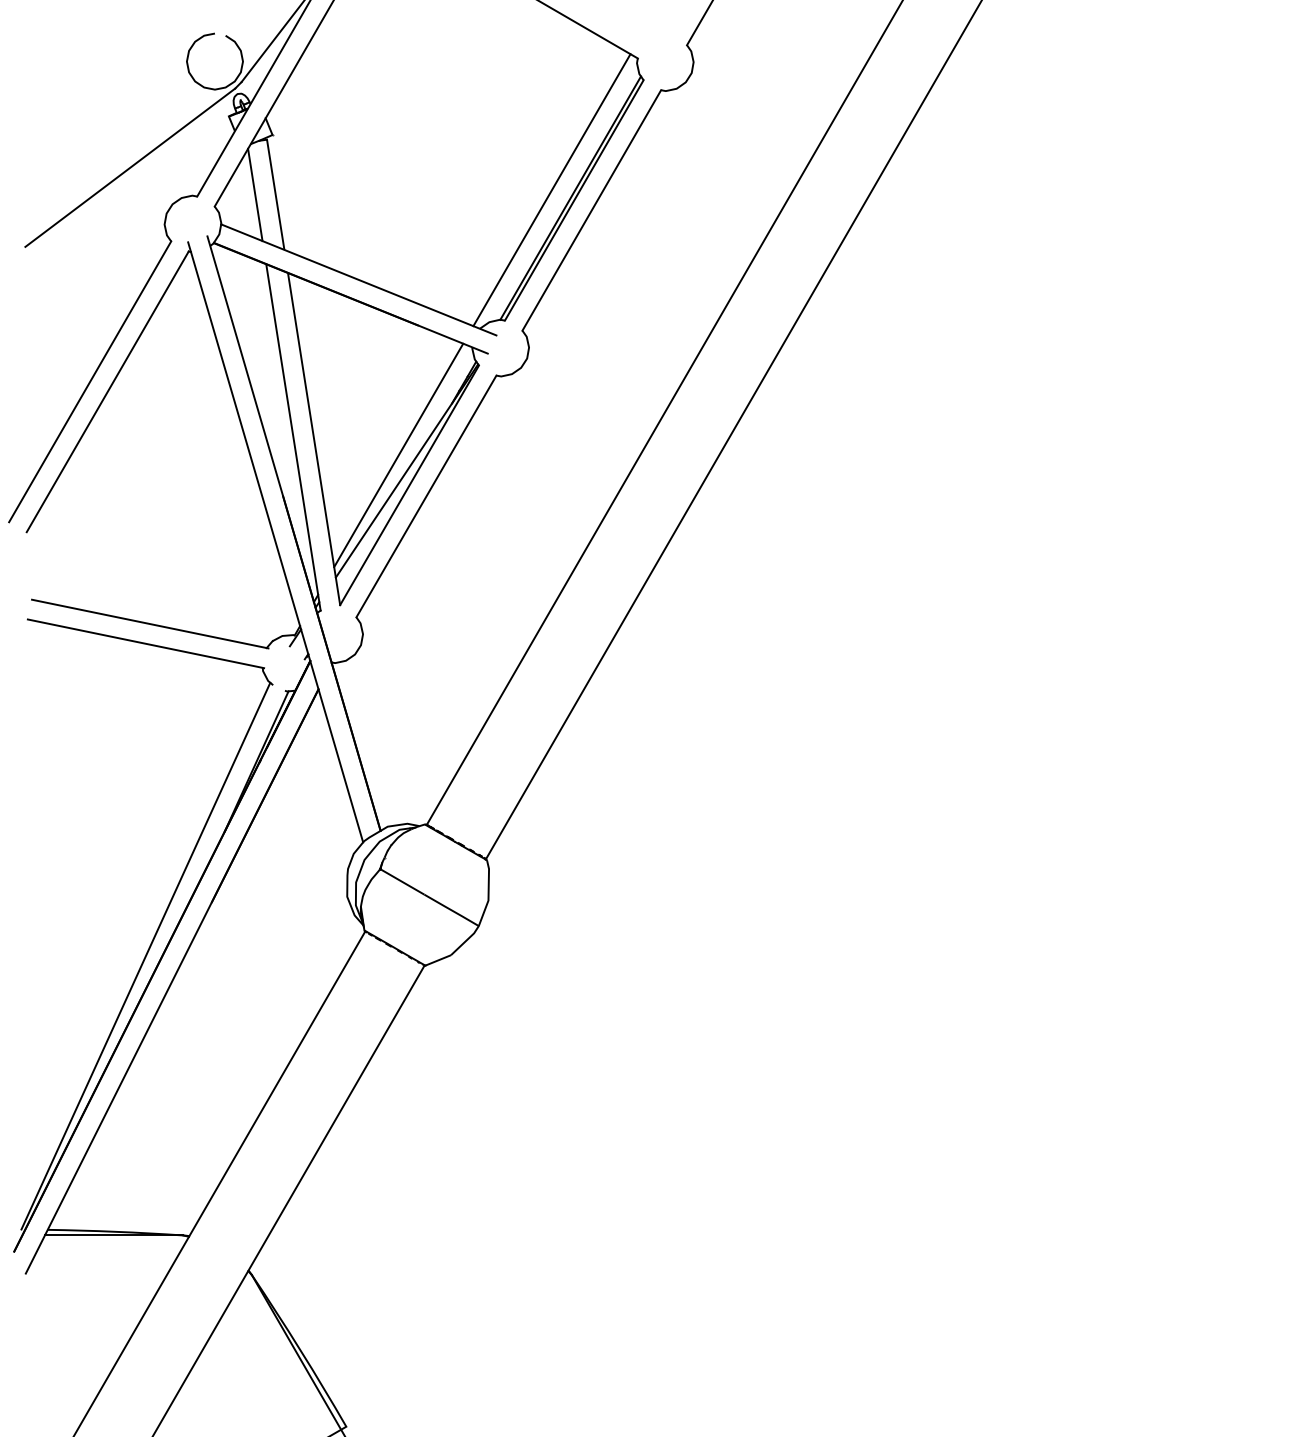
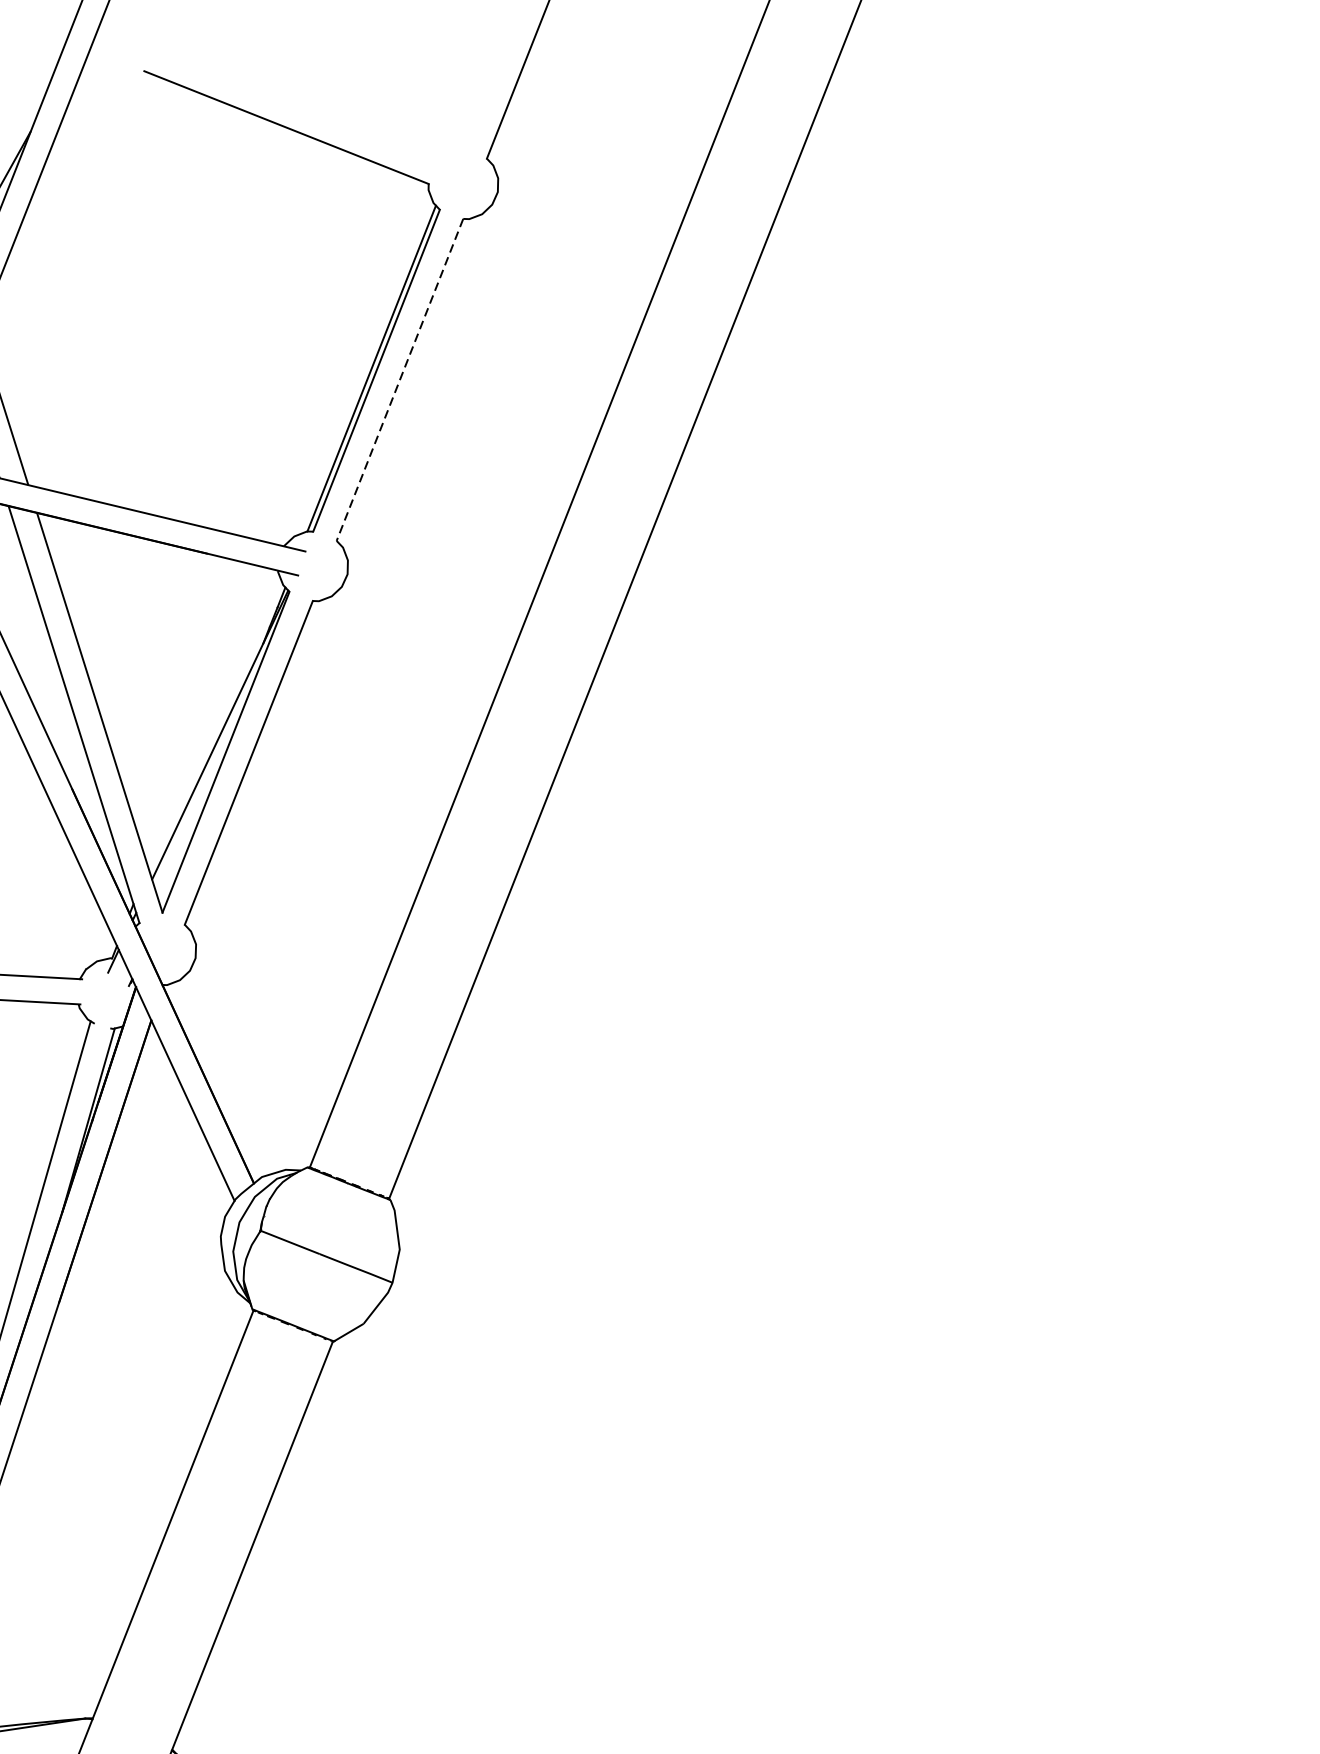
line: (551, 190) -> (346, 362), removed
line: (591, 210) -> (399, 379), solid -> dashed
line: (398, 455) -> (206, 717), removed

